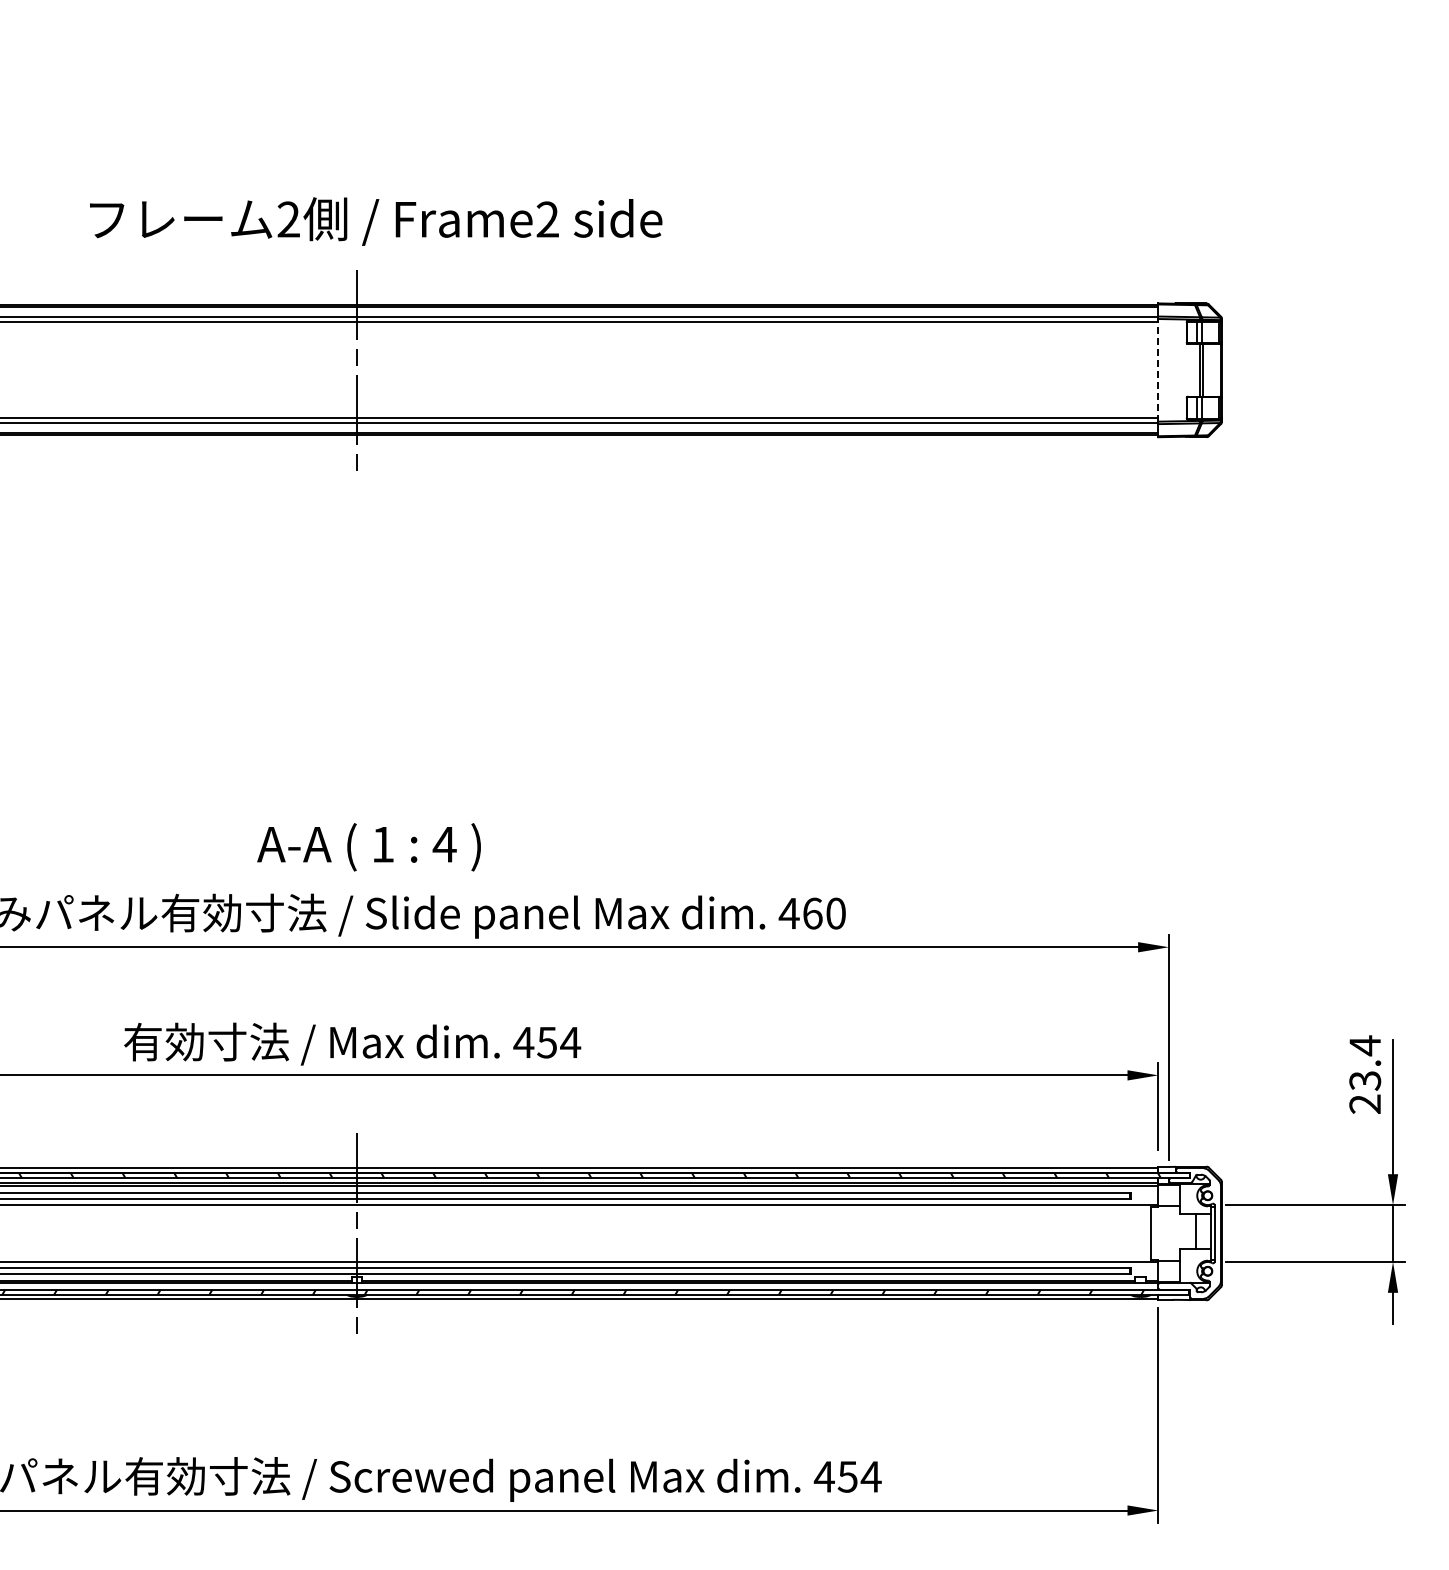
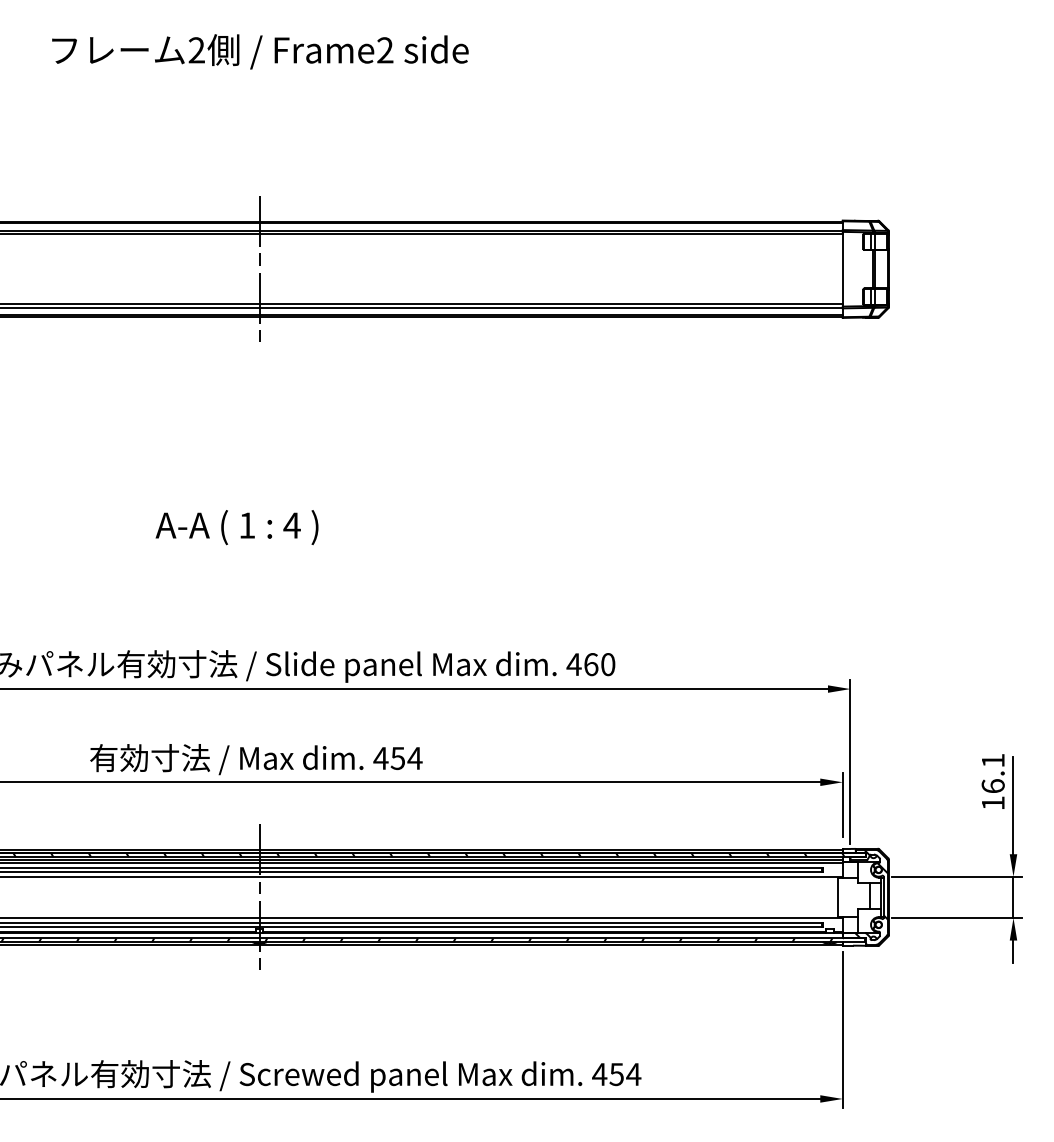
text: (376, 221) -> (260, 51), moved
line: (1158, 369) -> (842, 268), dashed -> solid
text: (368, 847) -> (236, 527), moved
text: (1365, 1074) -> (993, 781), 23.4 -> 16.1
hatch: (1197, 1233) -> (871, 897), added

